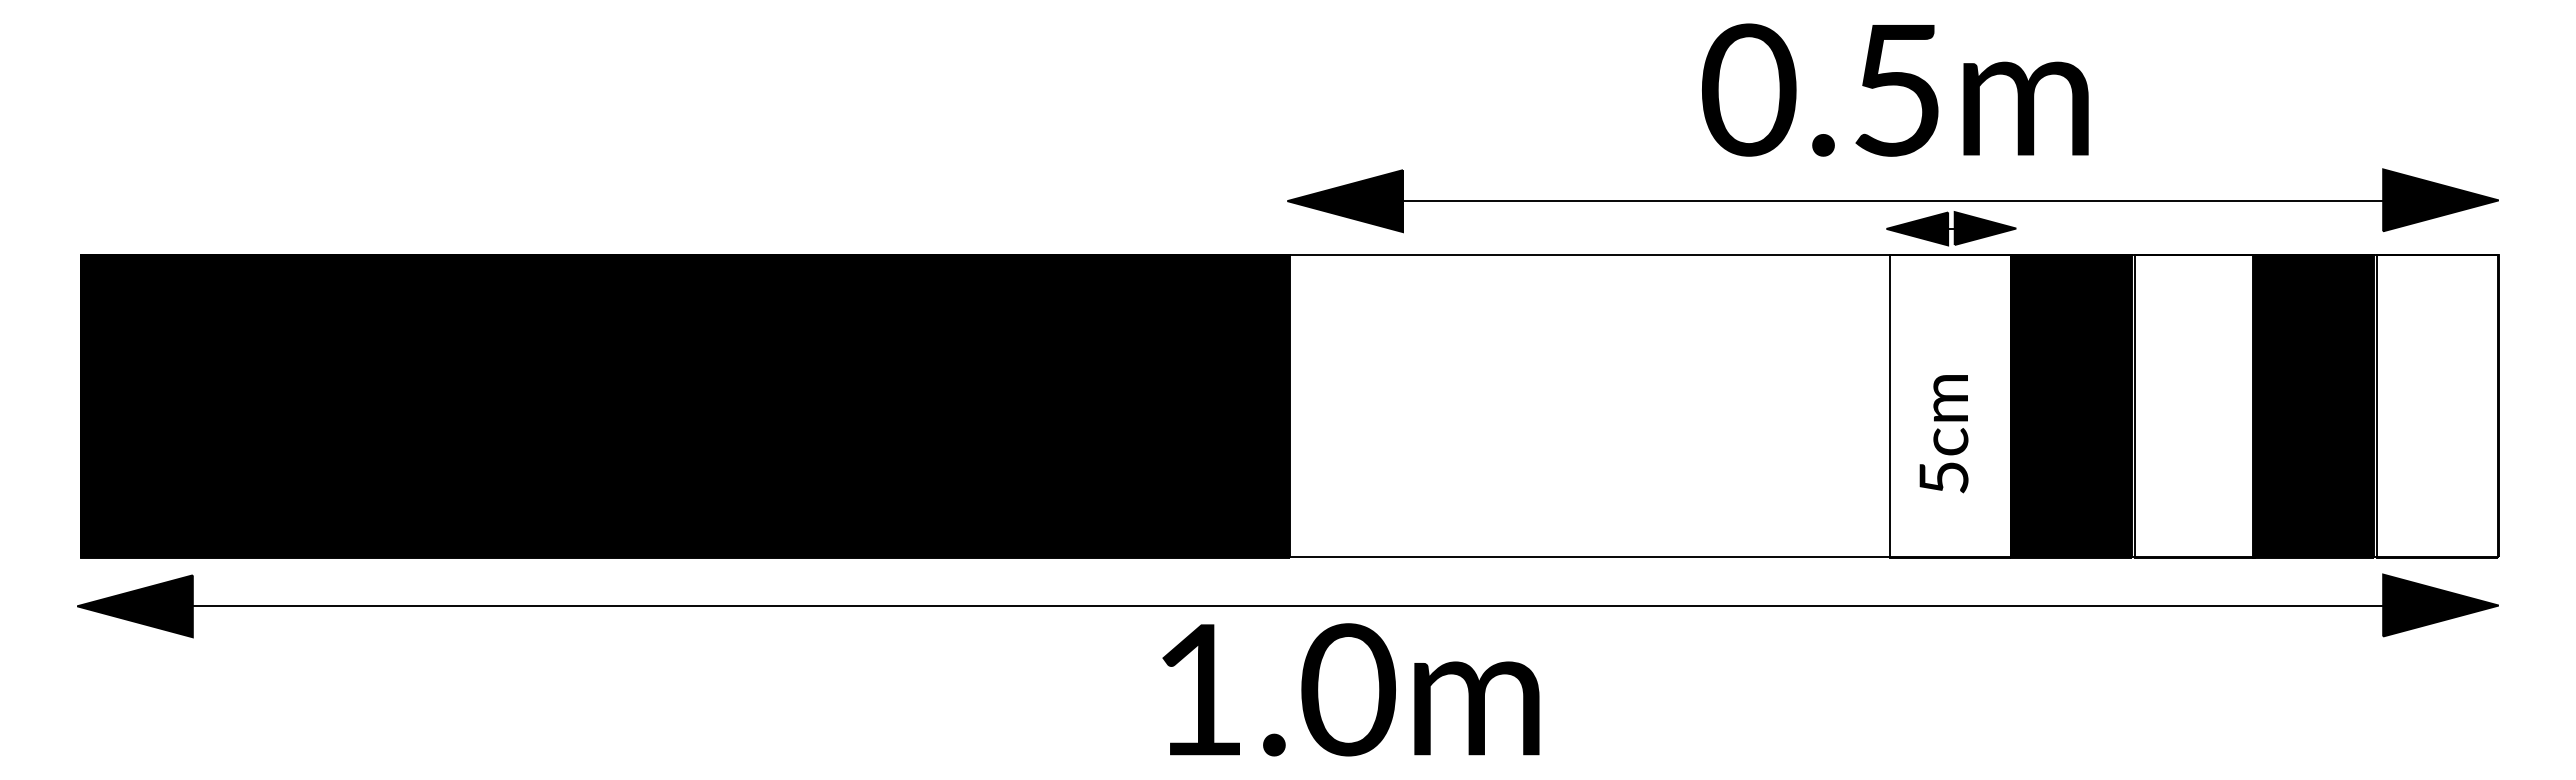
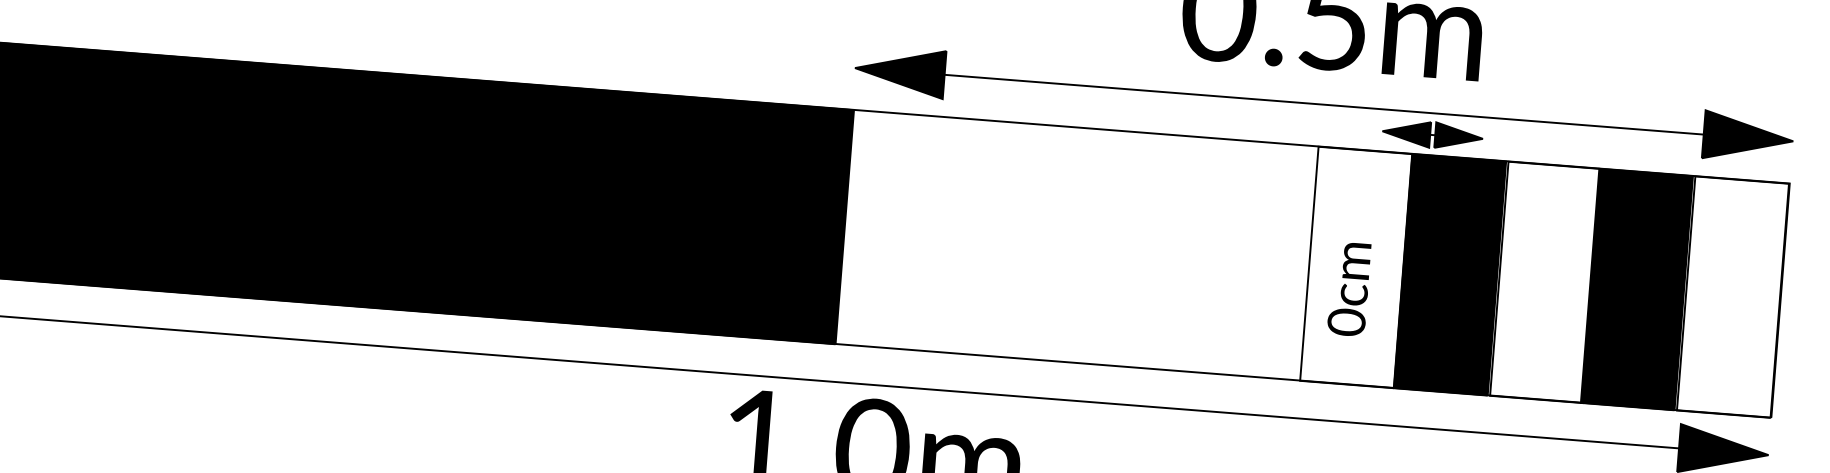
part: (1951, 228) -> (1432, 134), moved
text: (1943, 477) -> (1346, 322), 5cm -> 0cm

